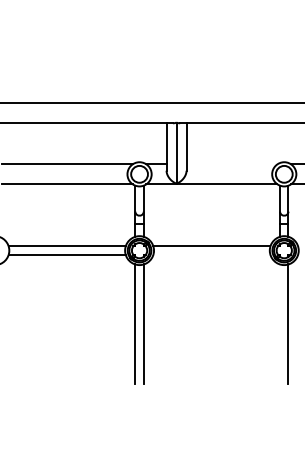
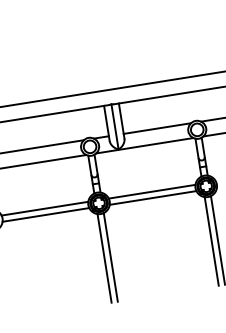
line: (231, 164) -> (157, 128), added
line: (211, 254) -> (152, 197), added
line: (280, 324) -> (212, 241), added

